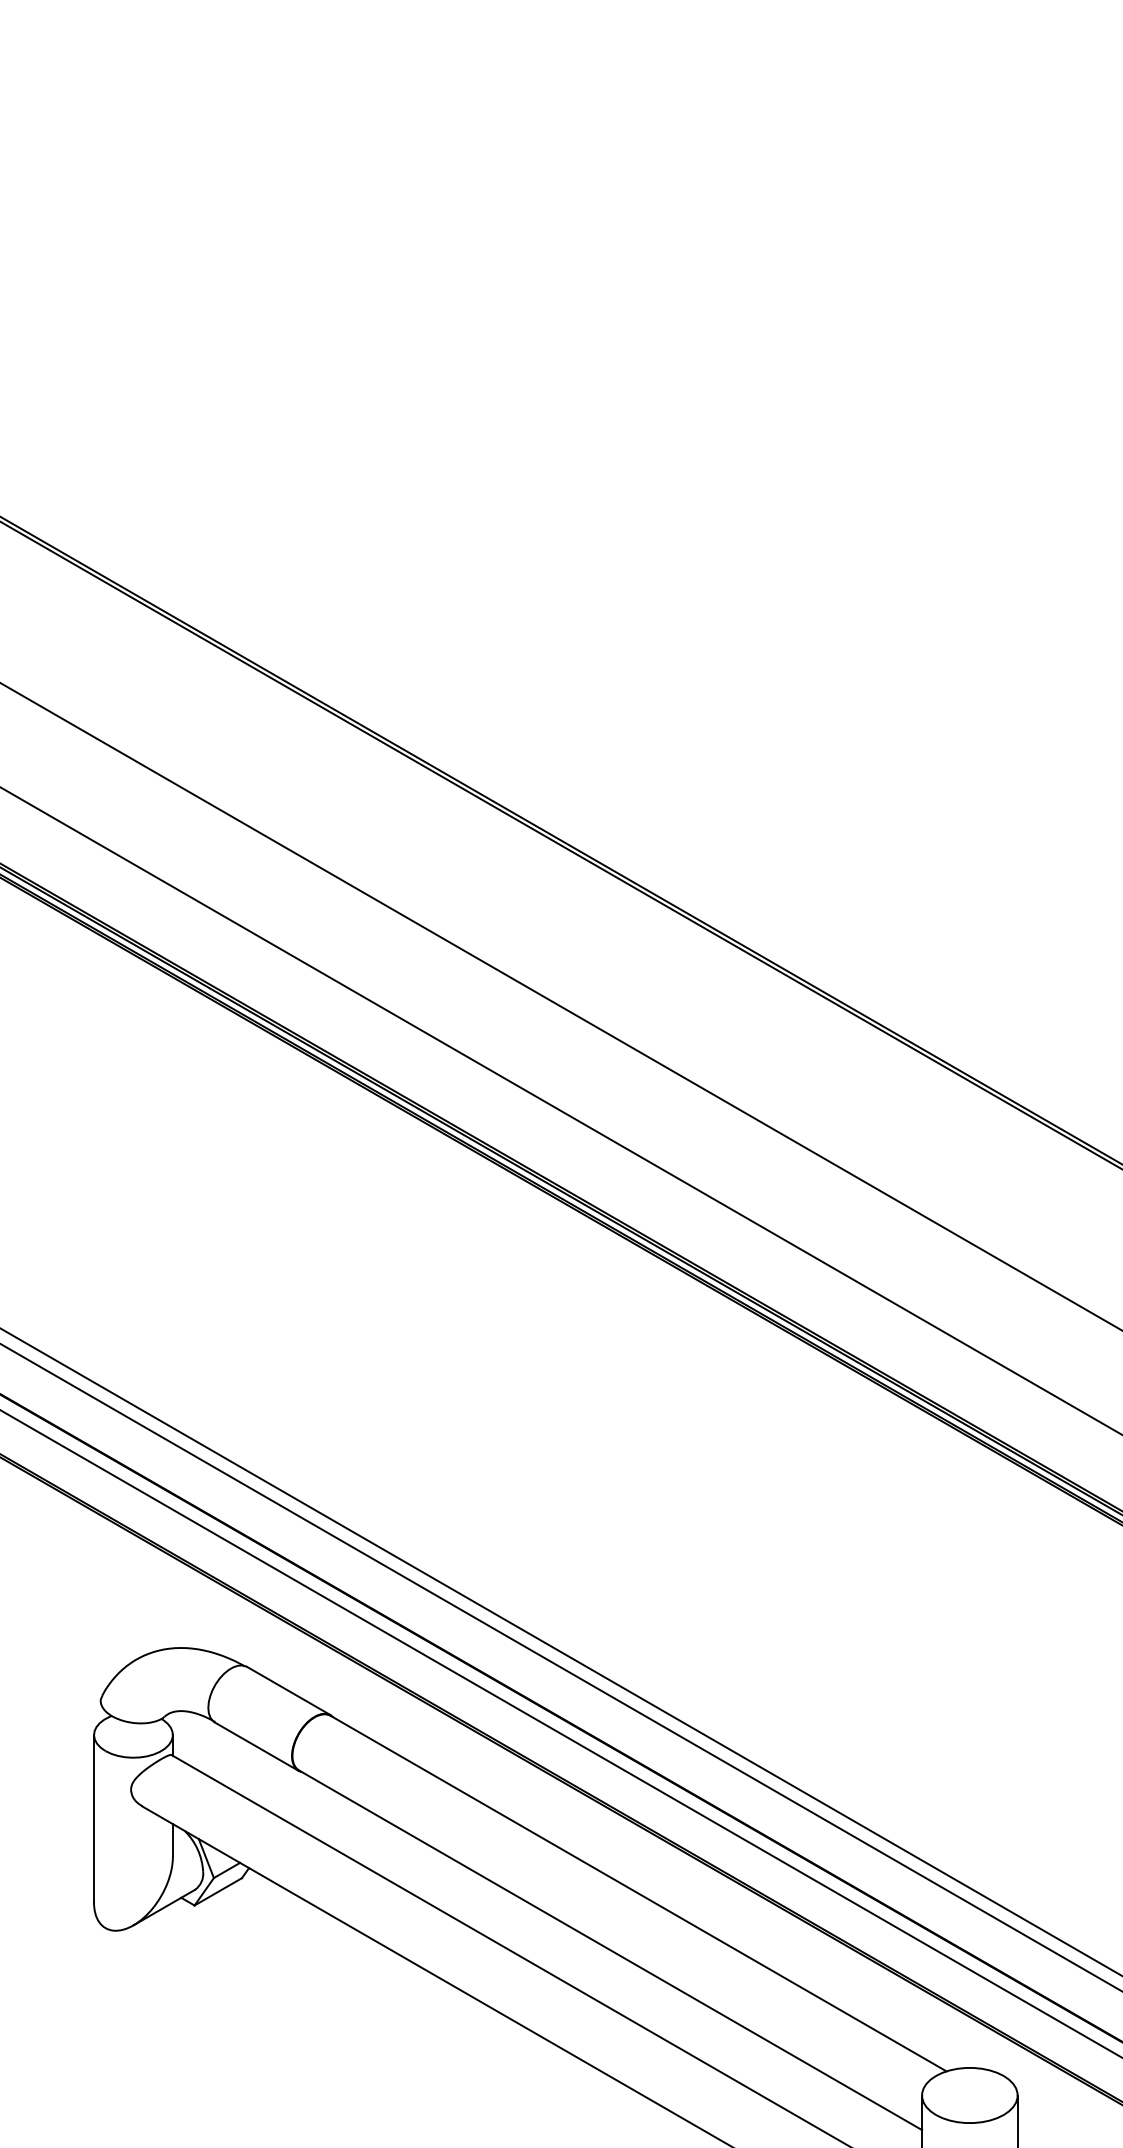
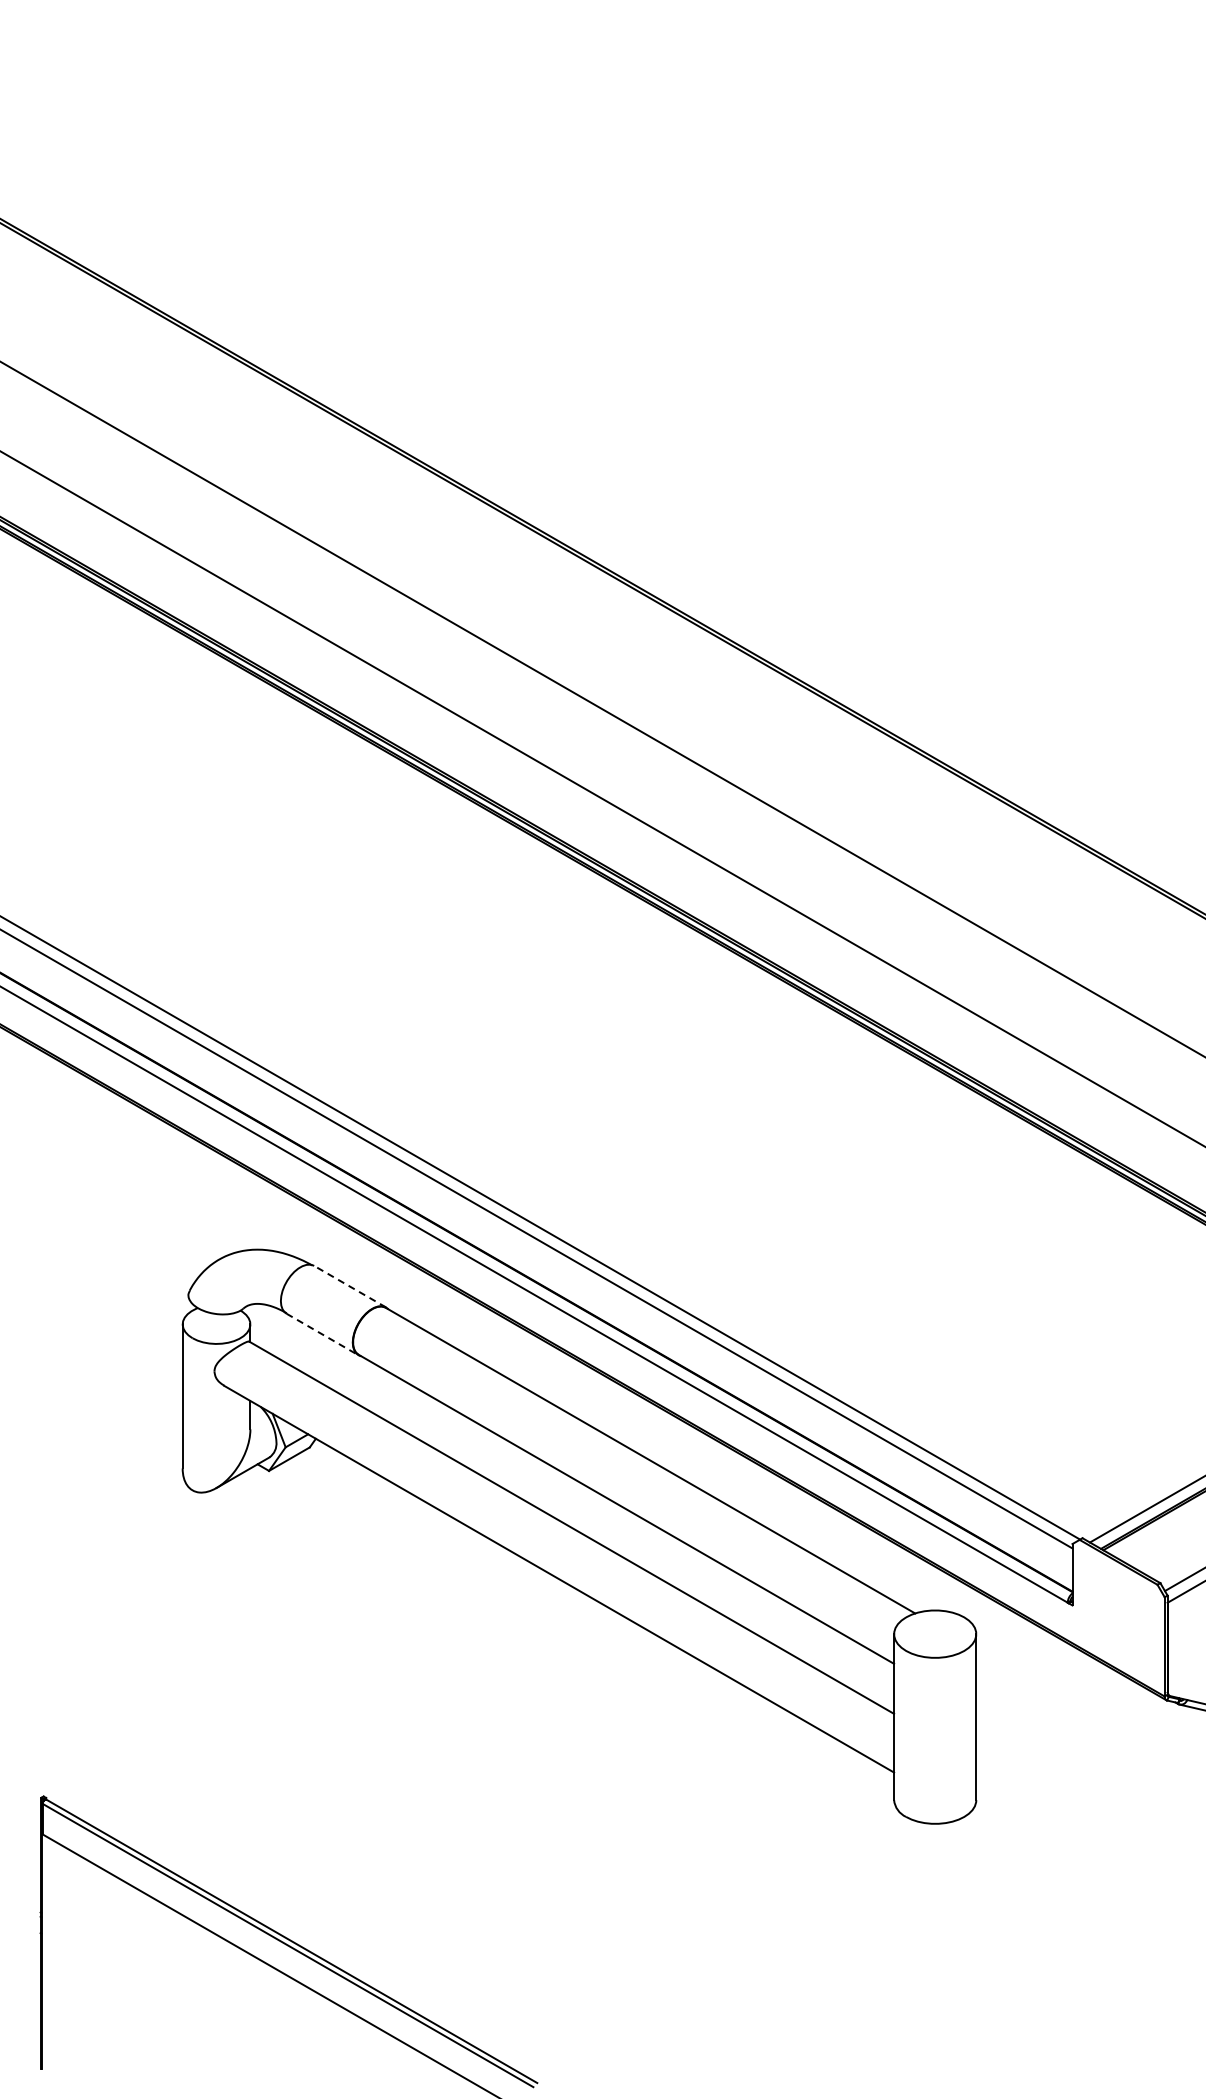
line: (288, 1690) -> (349, 1286), solid -> dashed
line: (256, 1746) -> (322, 1334), solid -> dashed

